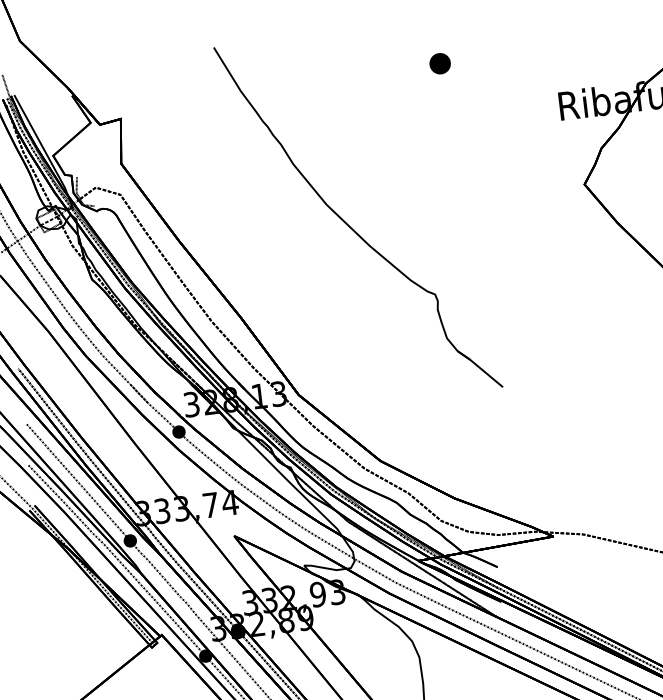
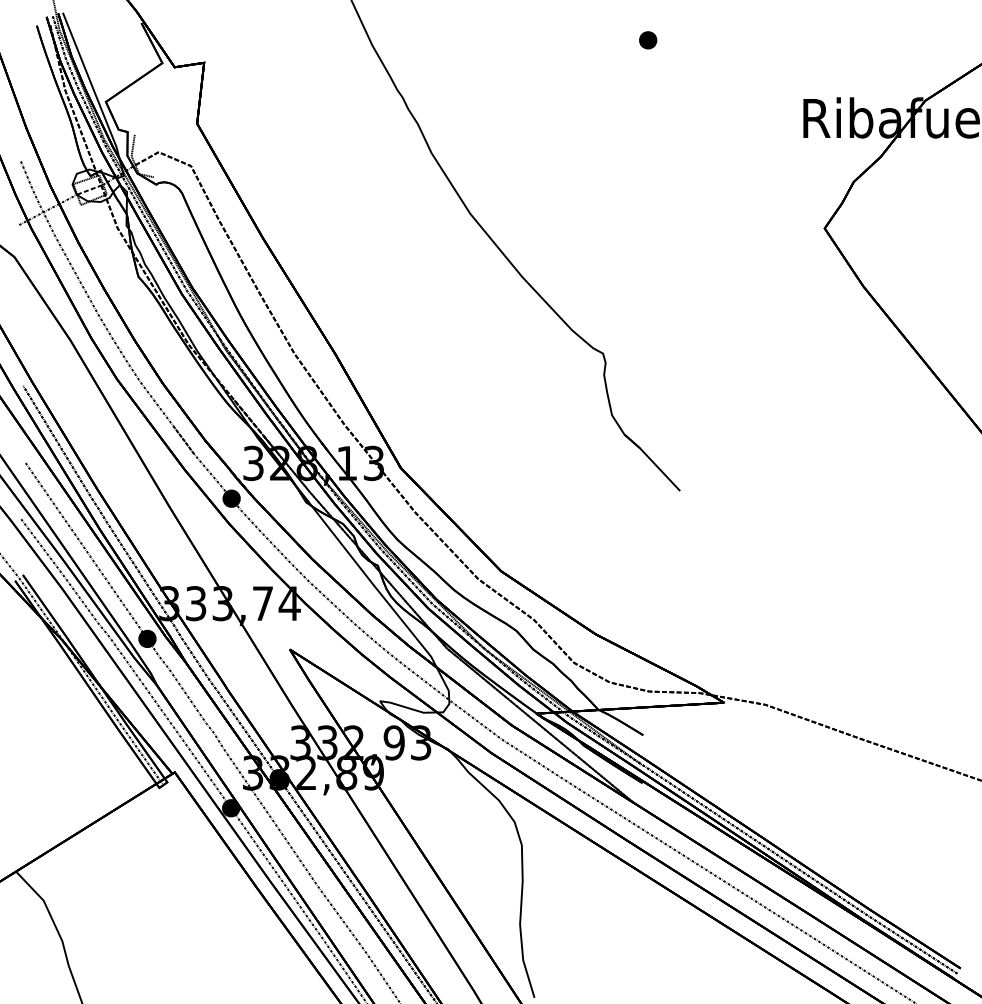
part: (440, 63) -> (648, 40), size x0.62

